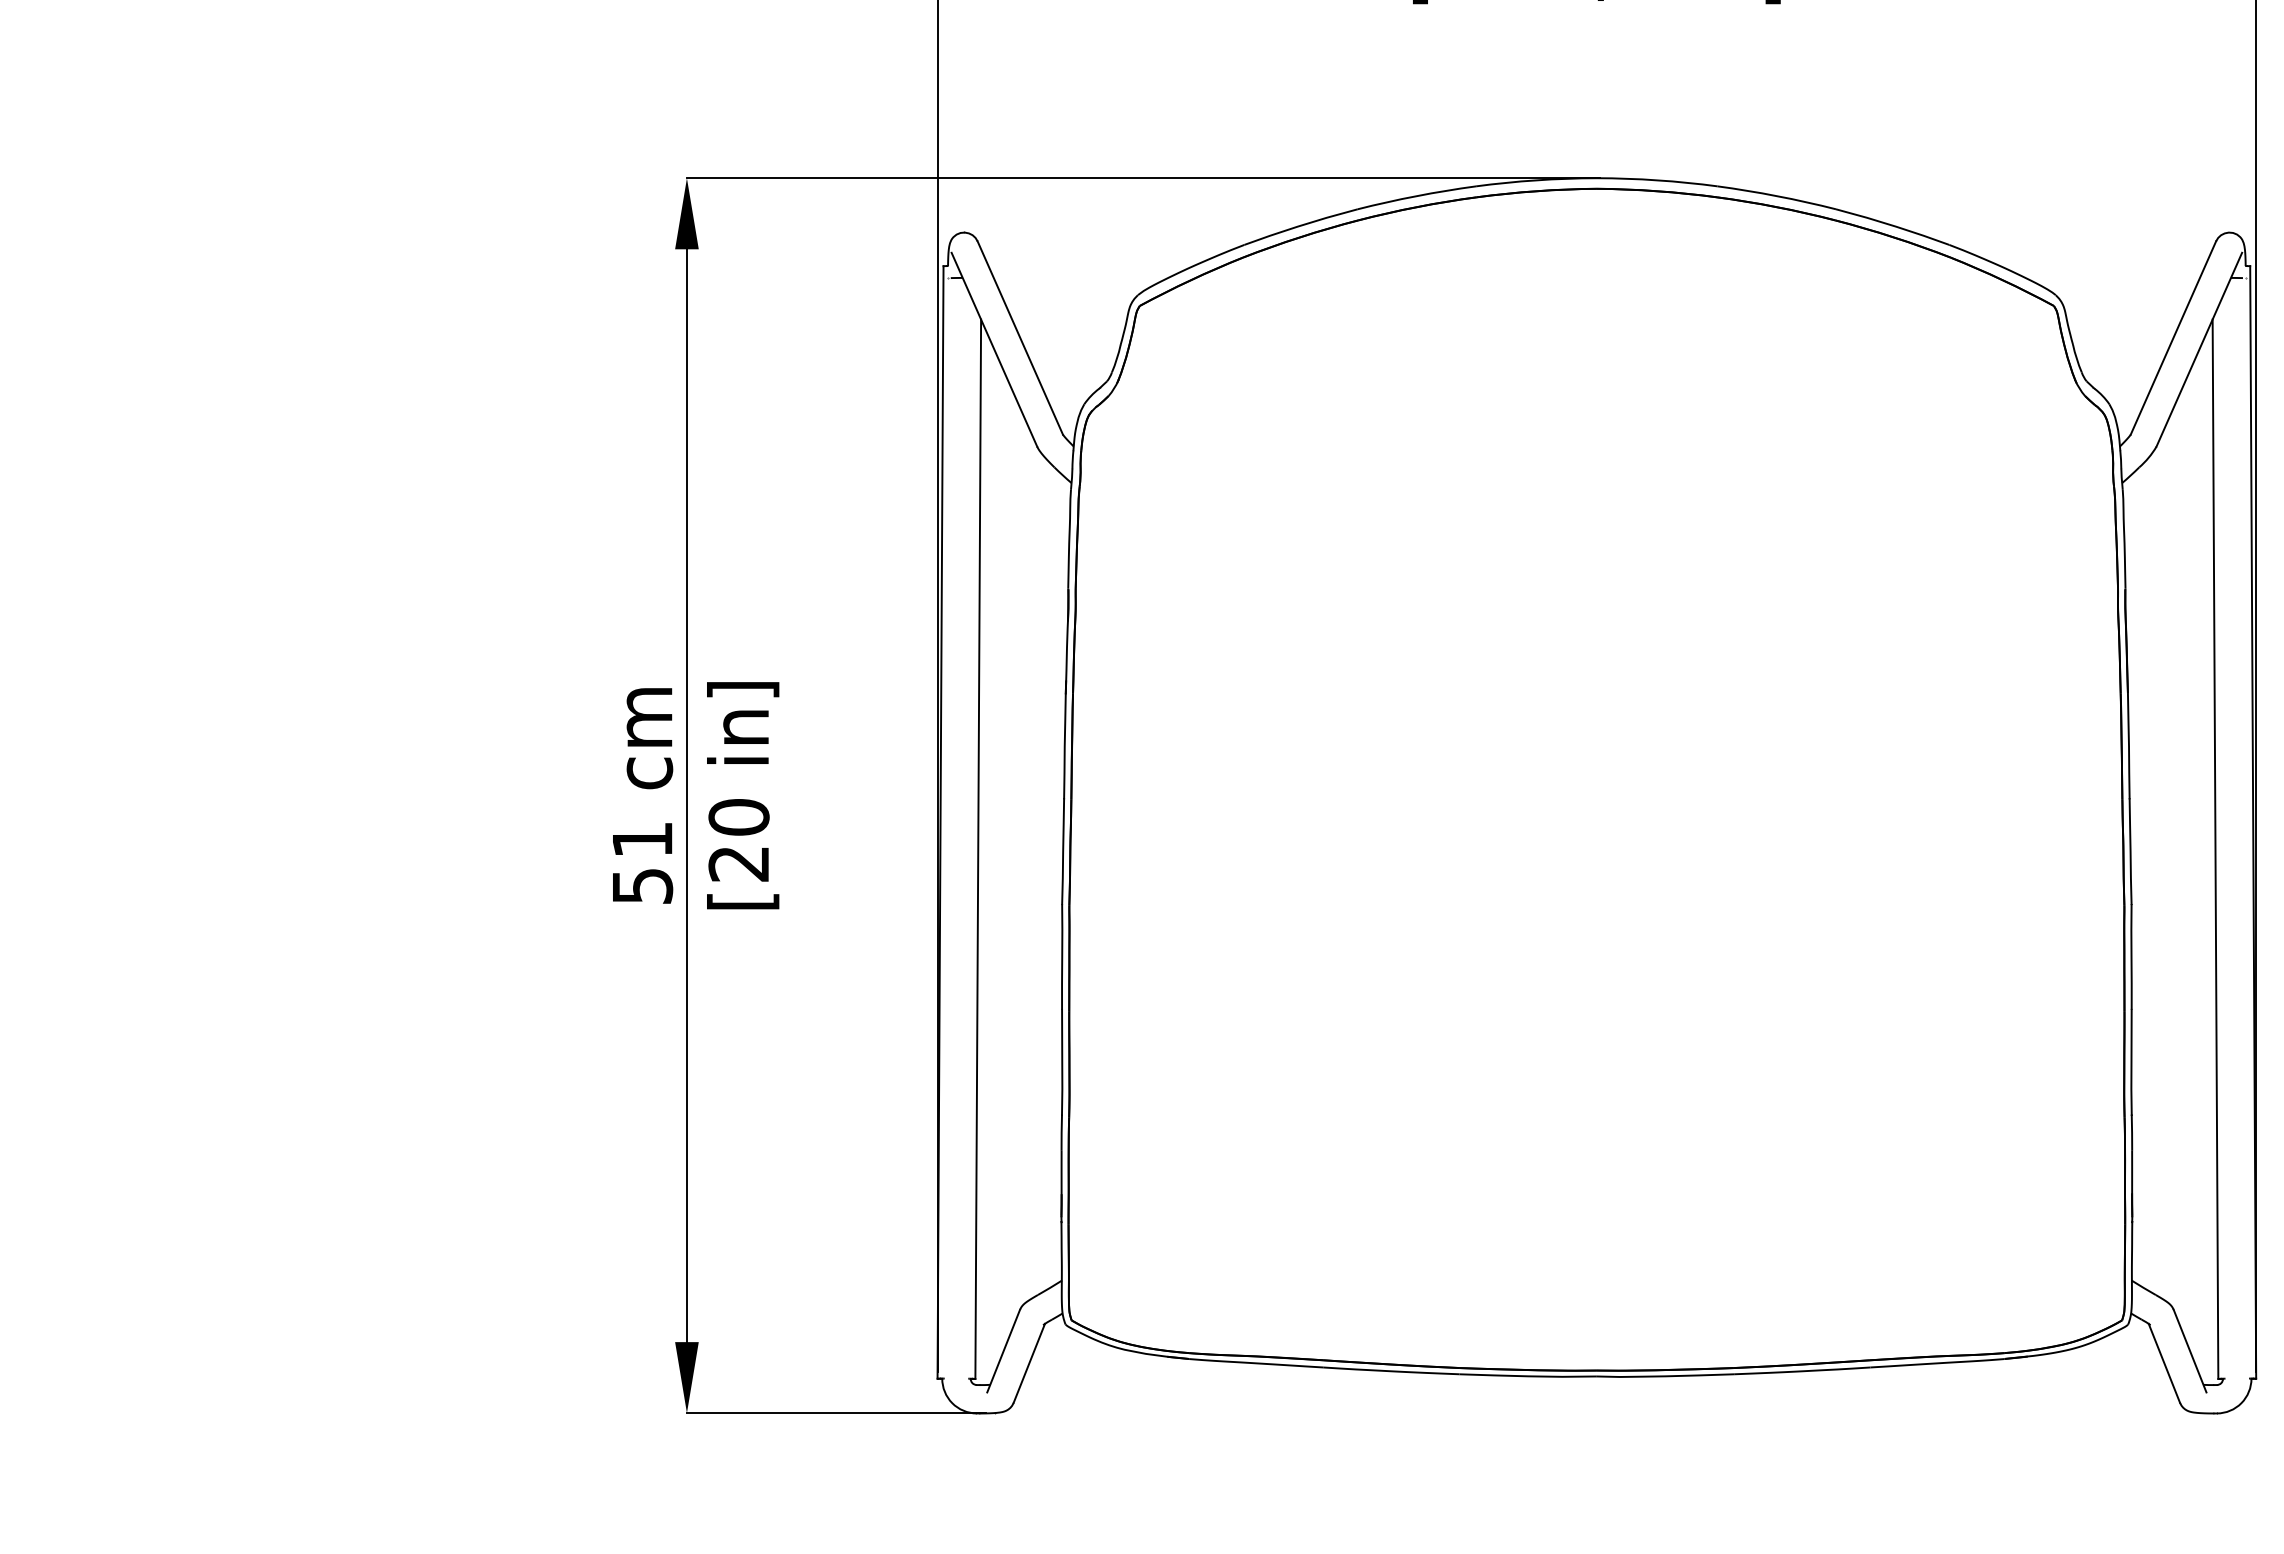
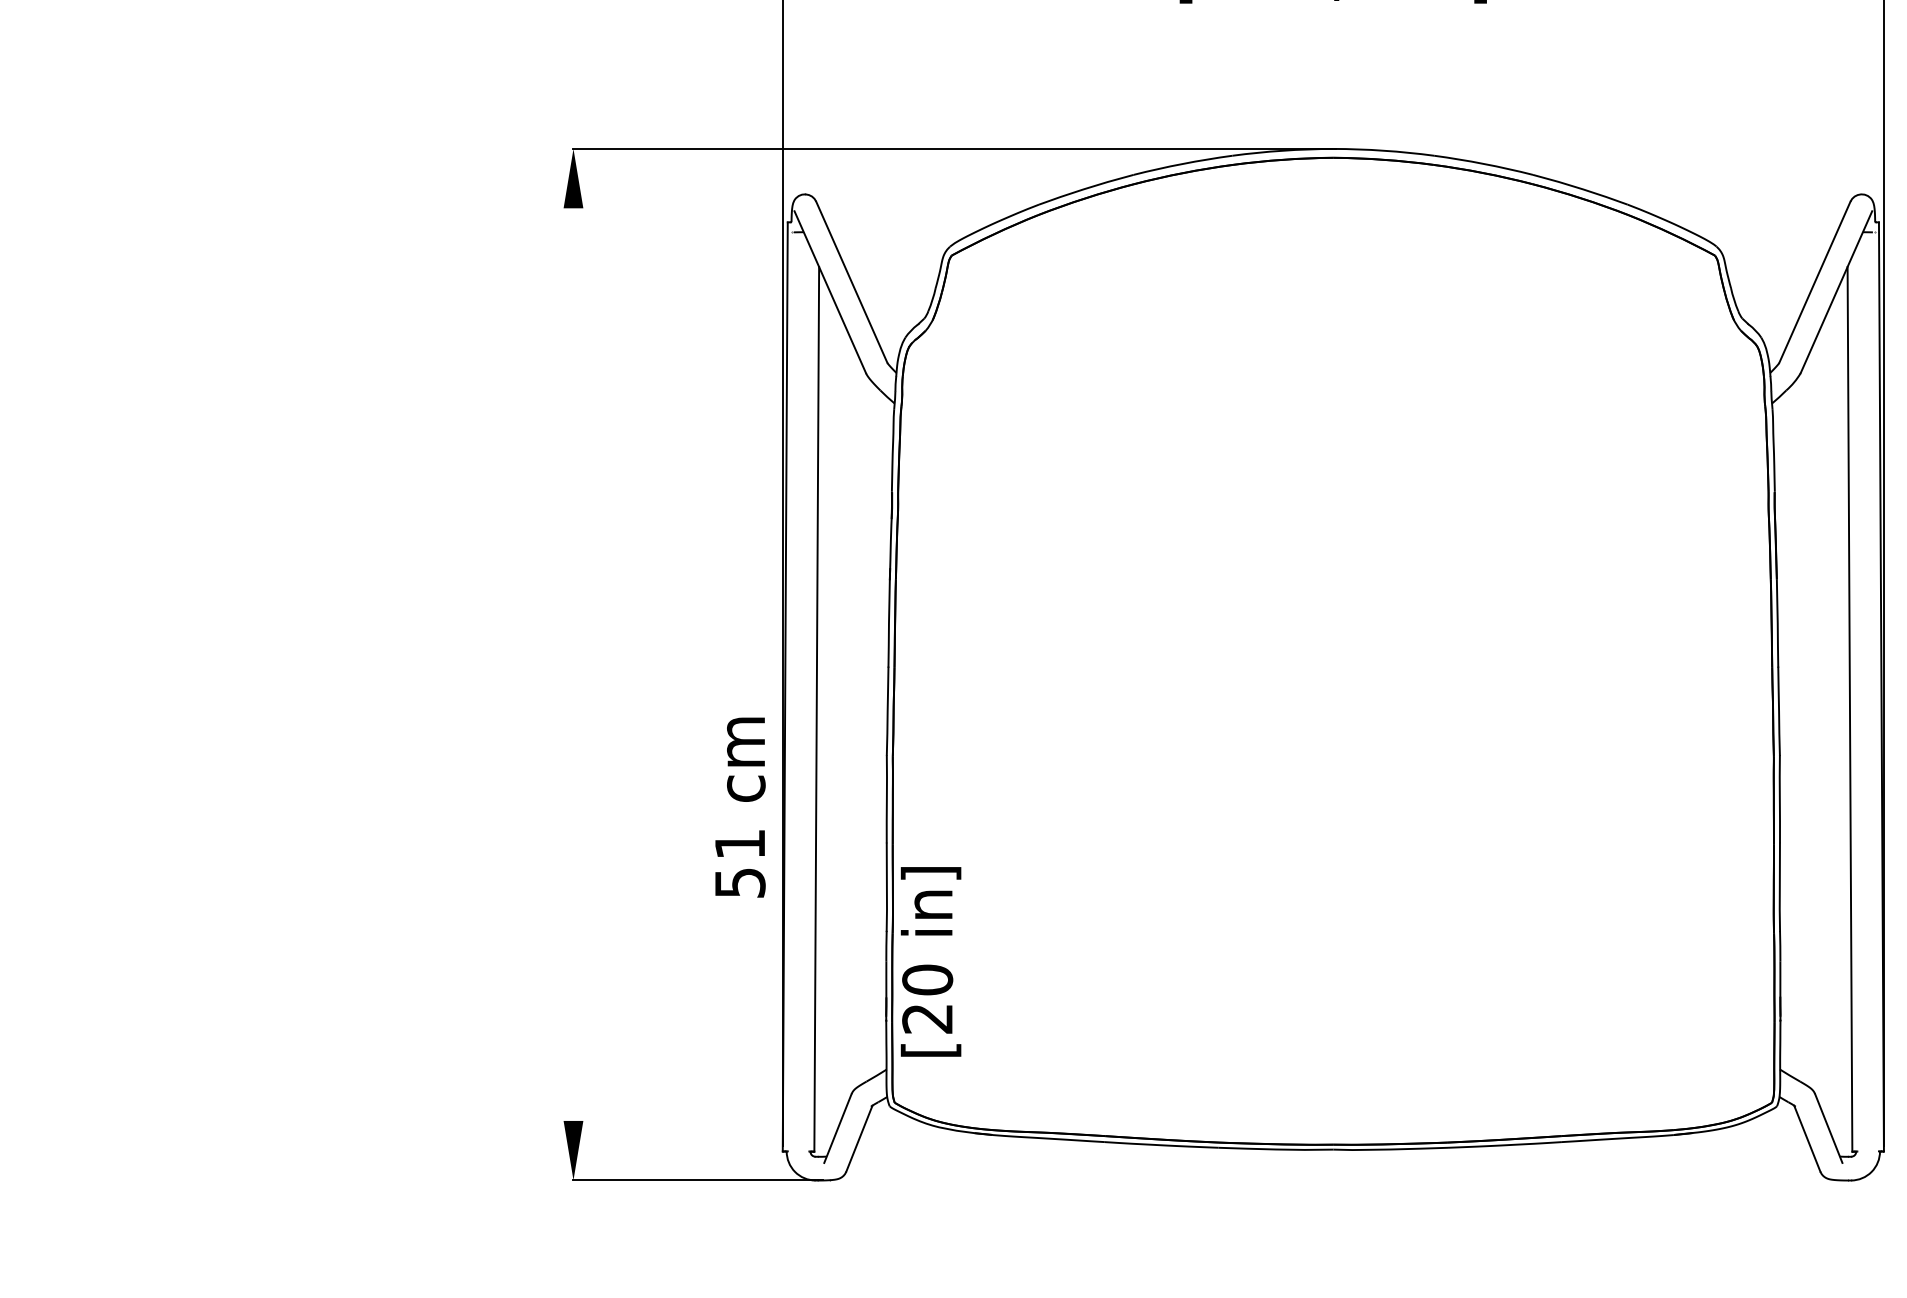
text: (643, 795) -> (740, 807), moved
line: (686, 795) -> (573, 664), removed
text: (743, 795) -> (931, 961), moved

